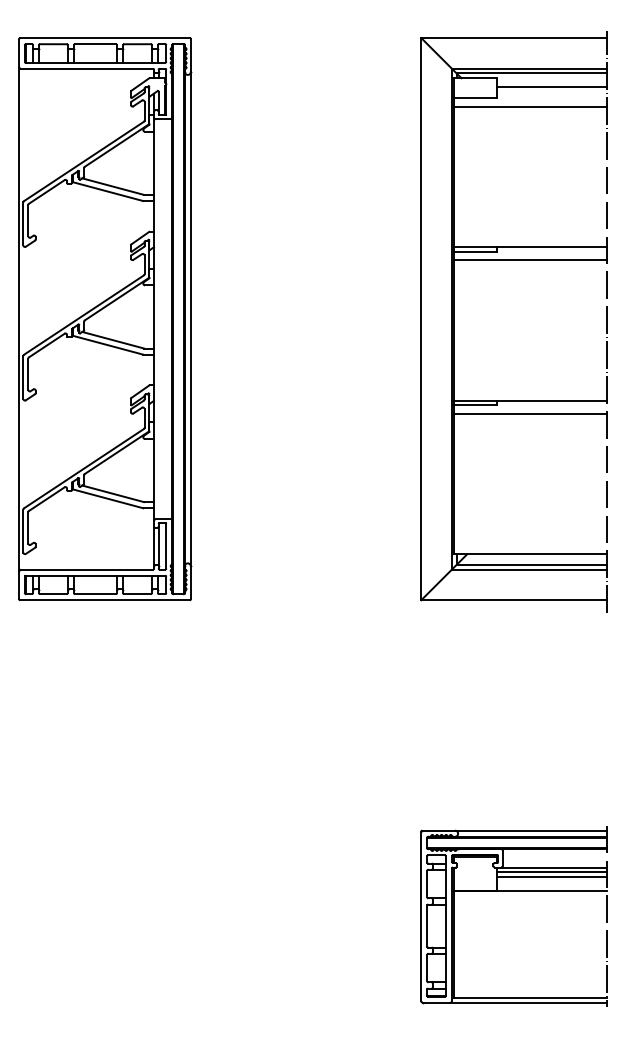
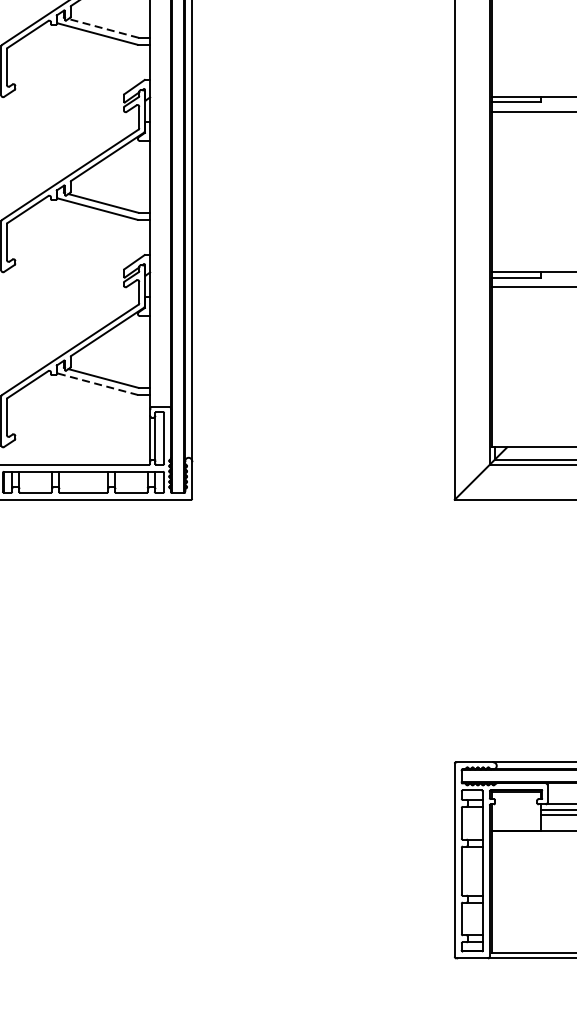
line: (113, 186) -> (103, 28), solid -> dashed
line: (108, 498) -> (98, 383), solid -> dashed

